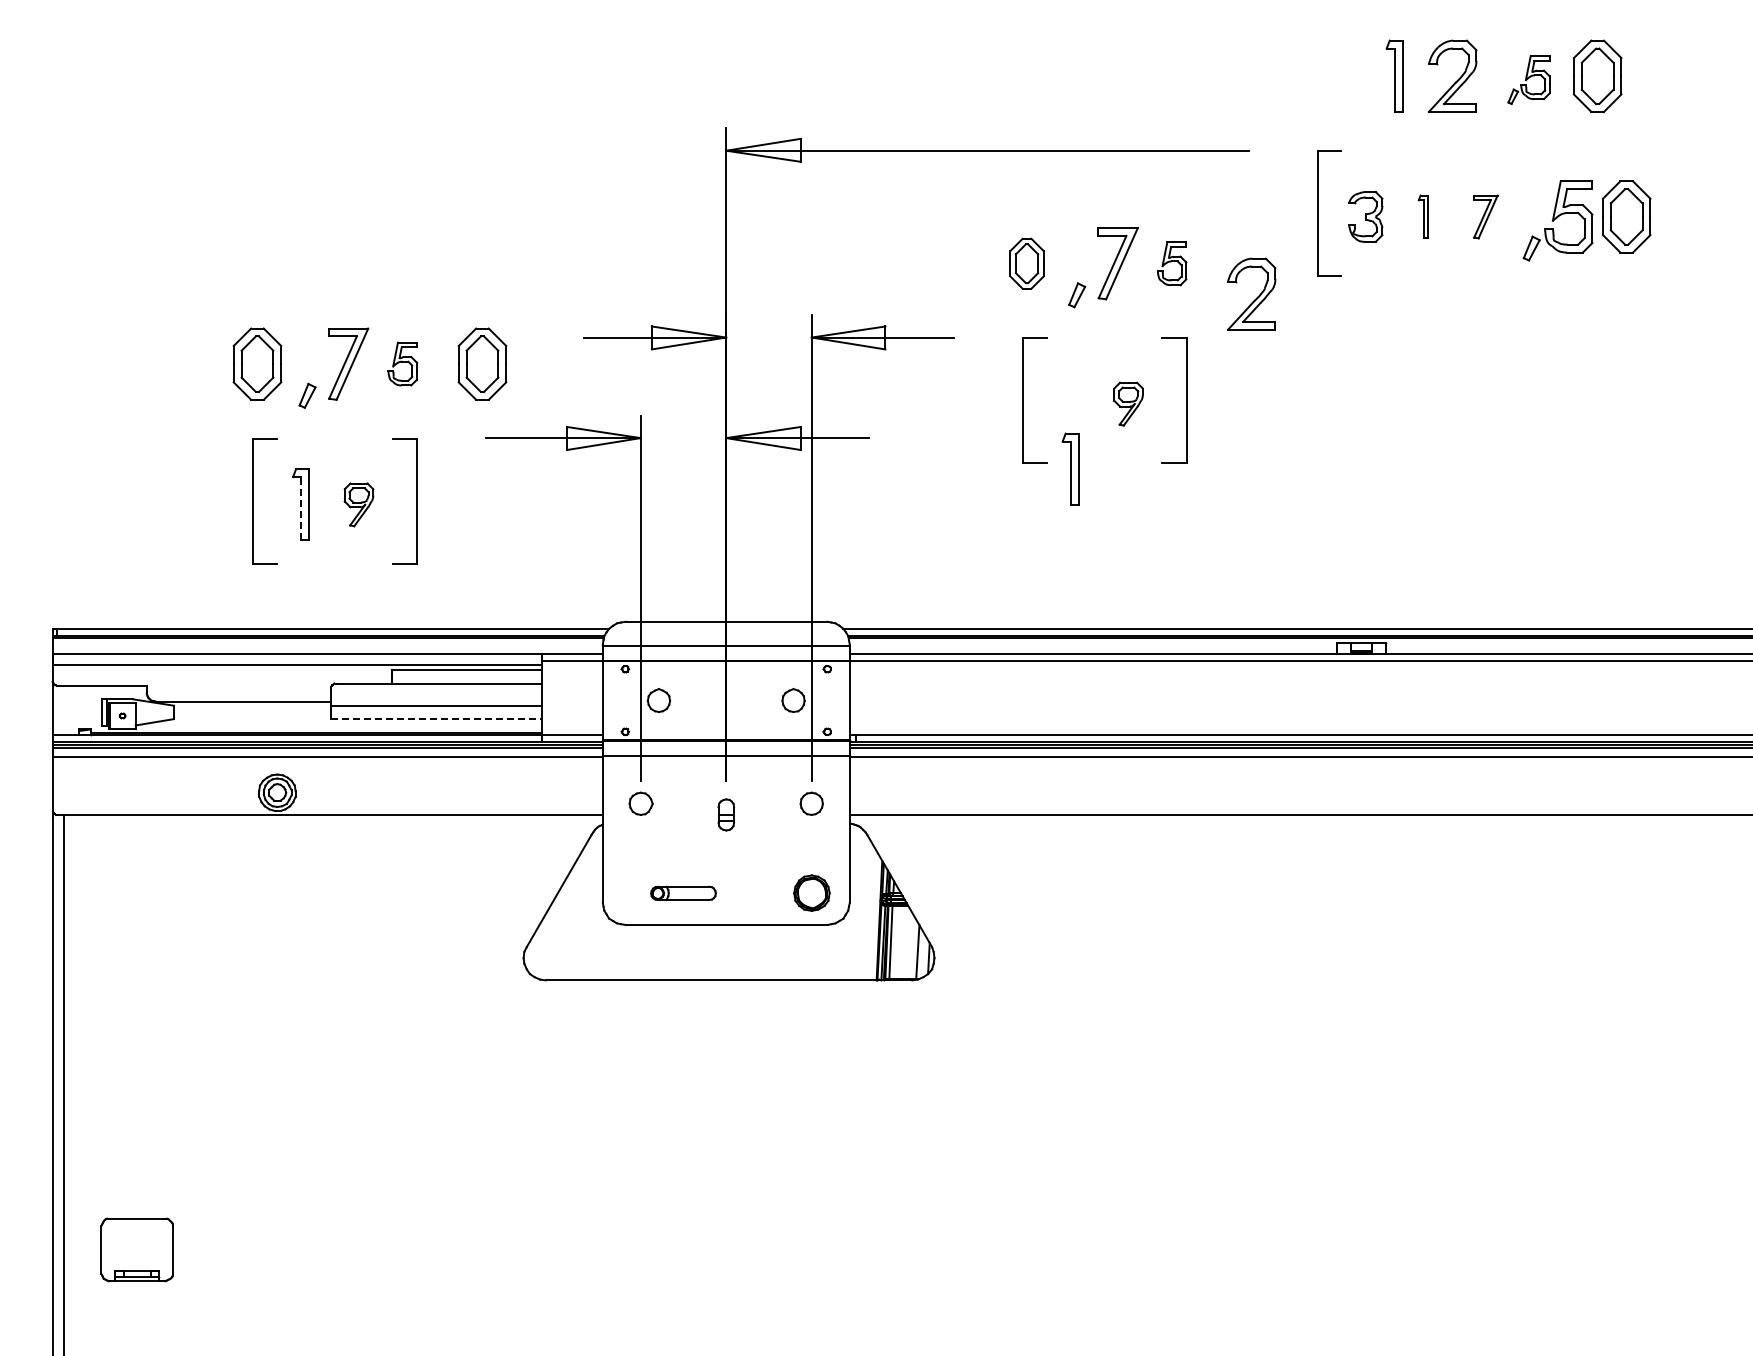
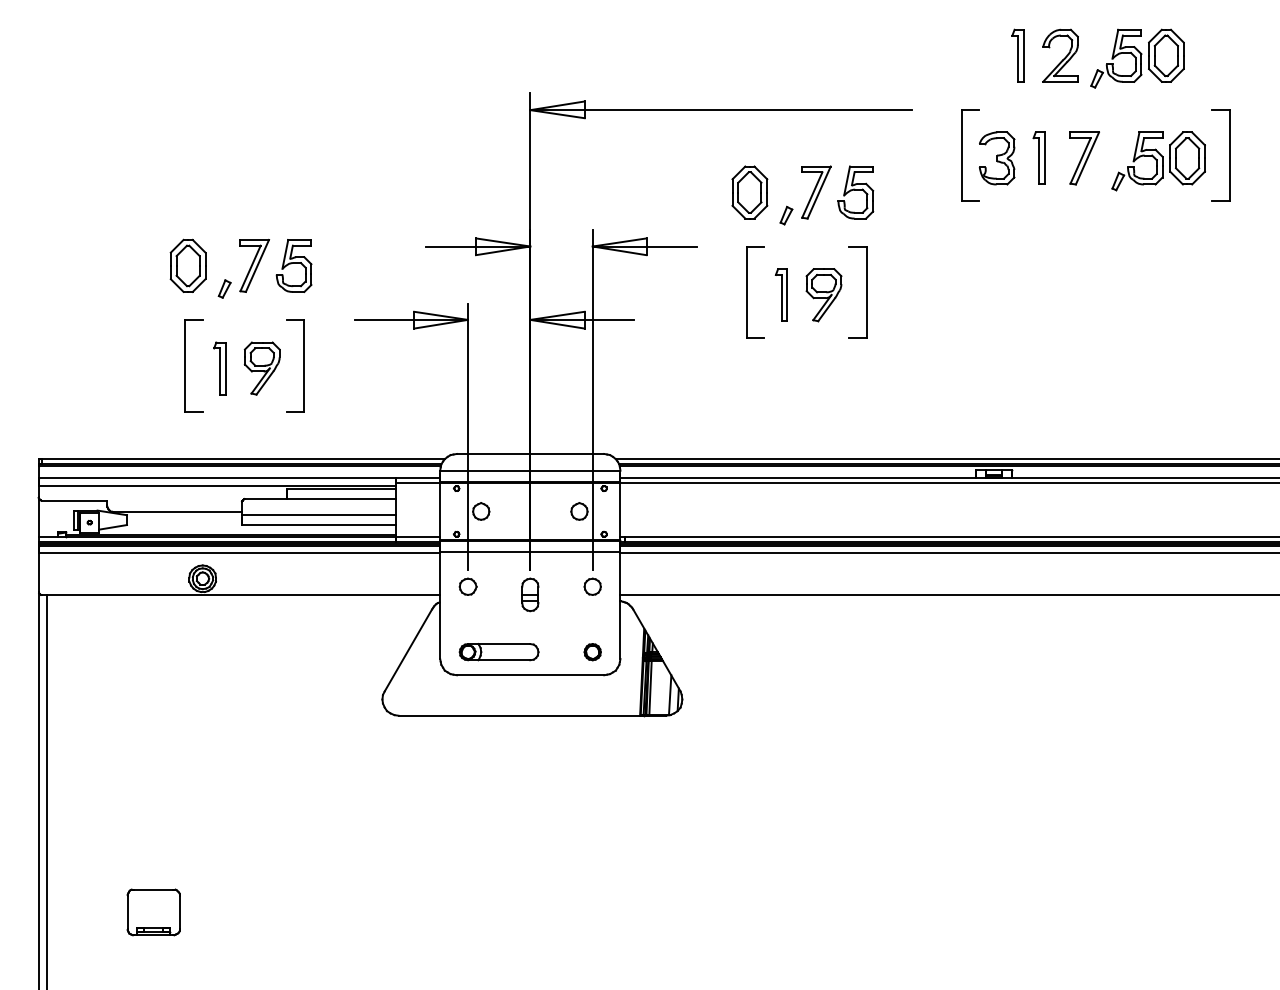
part: (1528, 79) -> (1115, 58), size x1.67
part: (1684, 213) -> (1229, 155), added
part: (1365, 216) -> (996, 158), size x1.43
part: (1423, 216) -> (1039, 158), size x1.67
part: (1485, 216) -> (1084, 158), size x1.67
part: (1026, 263) -> (749, 192), size x1.43
part: (1171, 263) -> (855, 192), size x1.67
part: (1256, 297) -> (917, 217), removed
part: (402, 363) -> (294, 265), size x1.67
part: (482, 363) -> (352, 265), removed
part: (1128, 403) -> (823, 294), size x1.67
part: (1070, 468) -> (781, 294), moved
part: (358, 504) -> (261, 368), size x1.67
line: (301, 508) -> (220, 371), dashed -> solid
line: (437, 719) -> (319, 525), dashed -> solid
part: (726, 814) -> (530, 594), size x1.43
part: (683, 893) -> (499, 652), size x1.67
part: (811, 893) -> (592, 652), size x0.62
part: (136, 1249) -> (153, 912), moved

